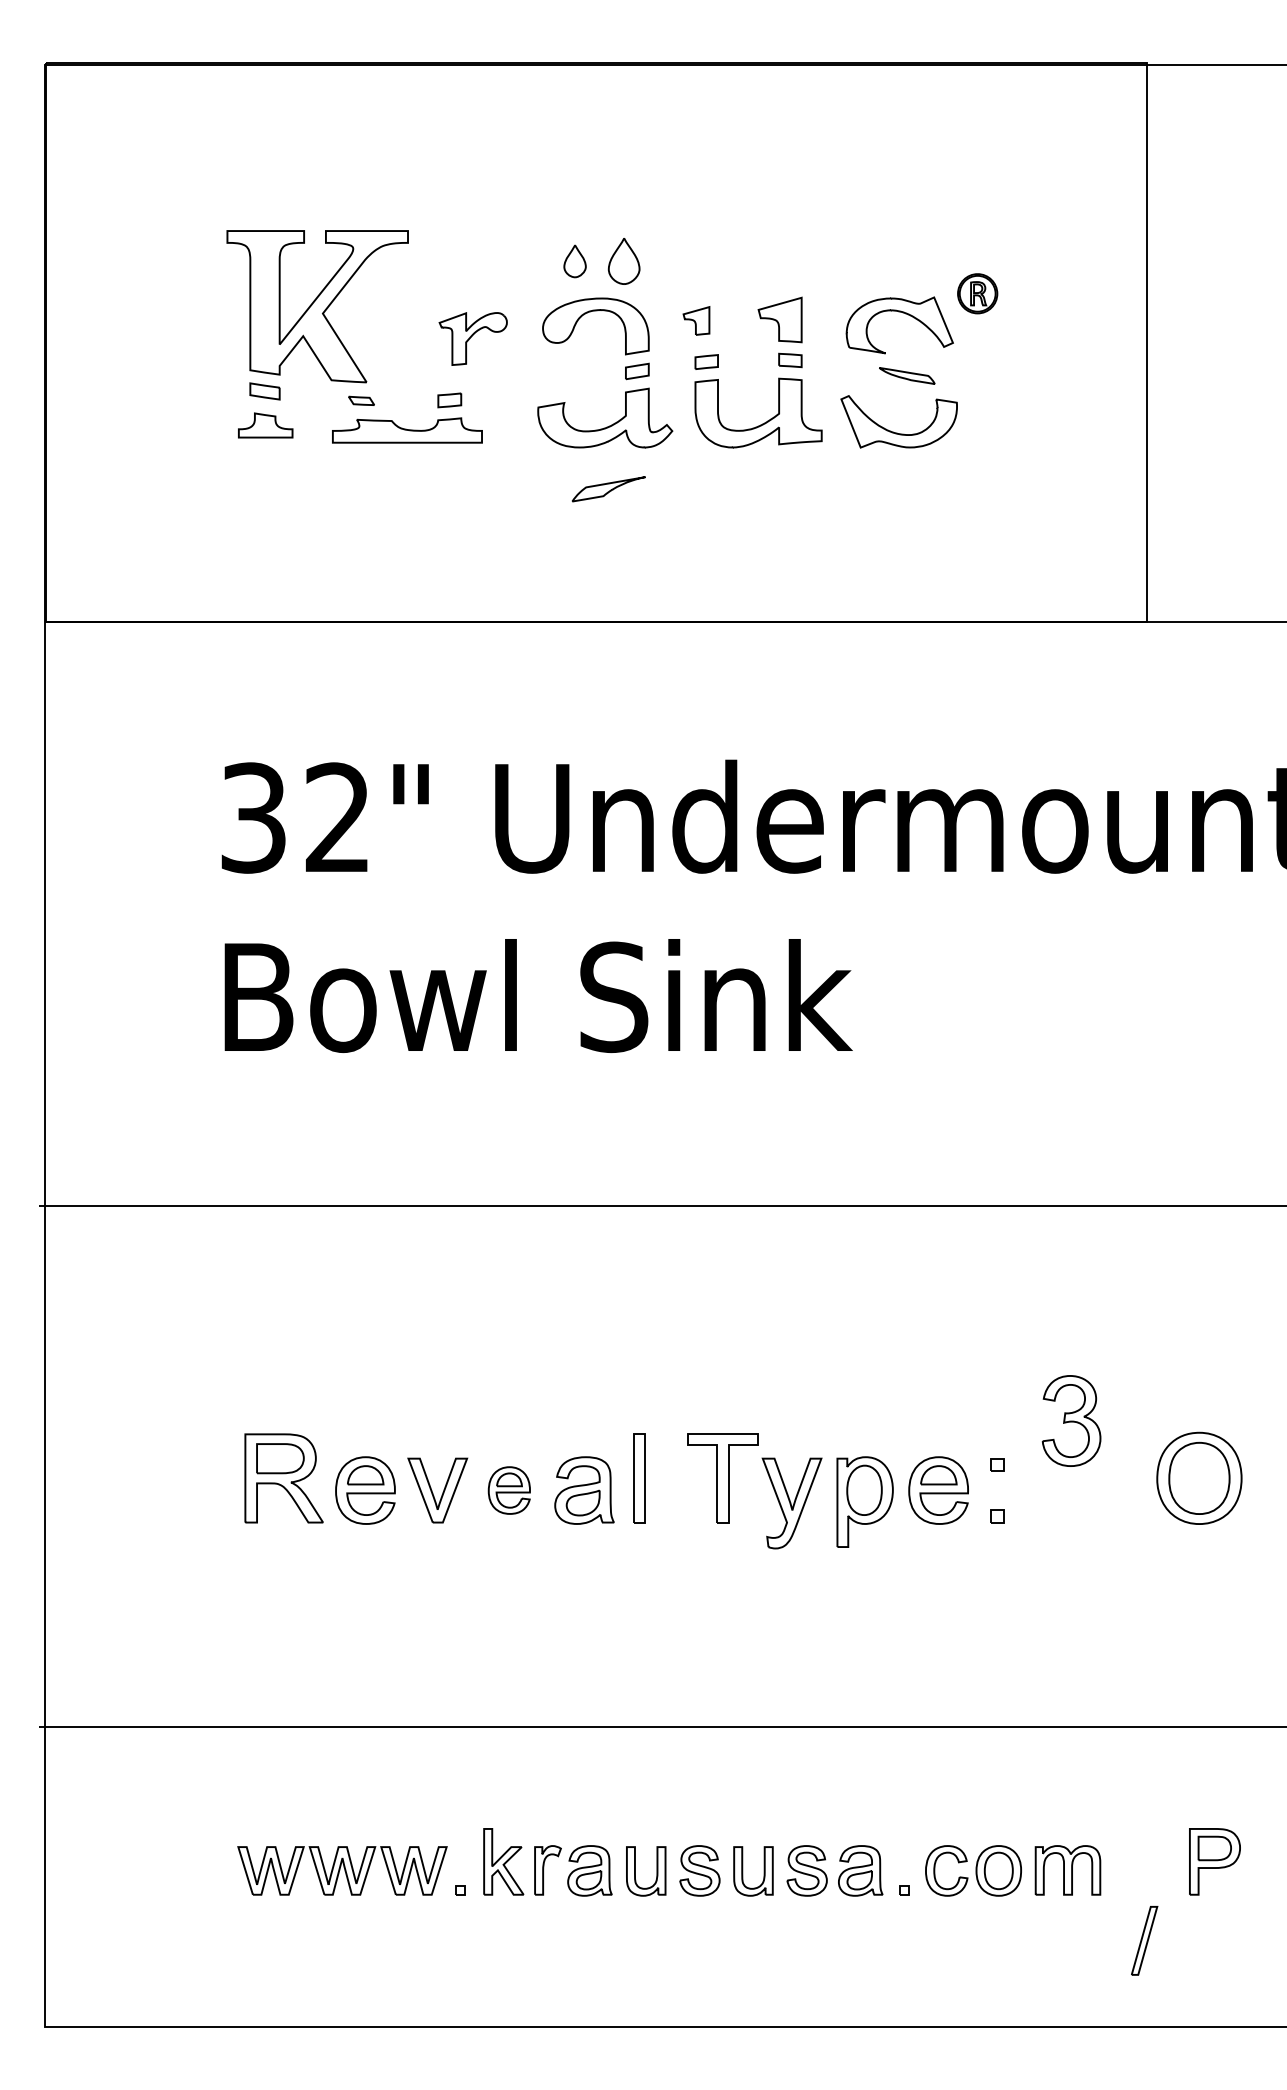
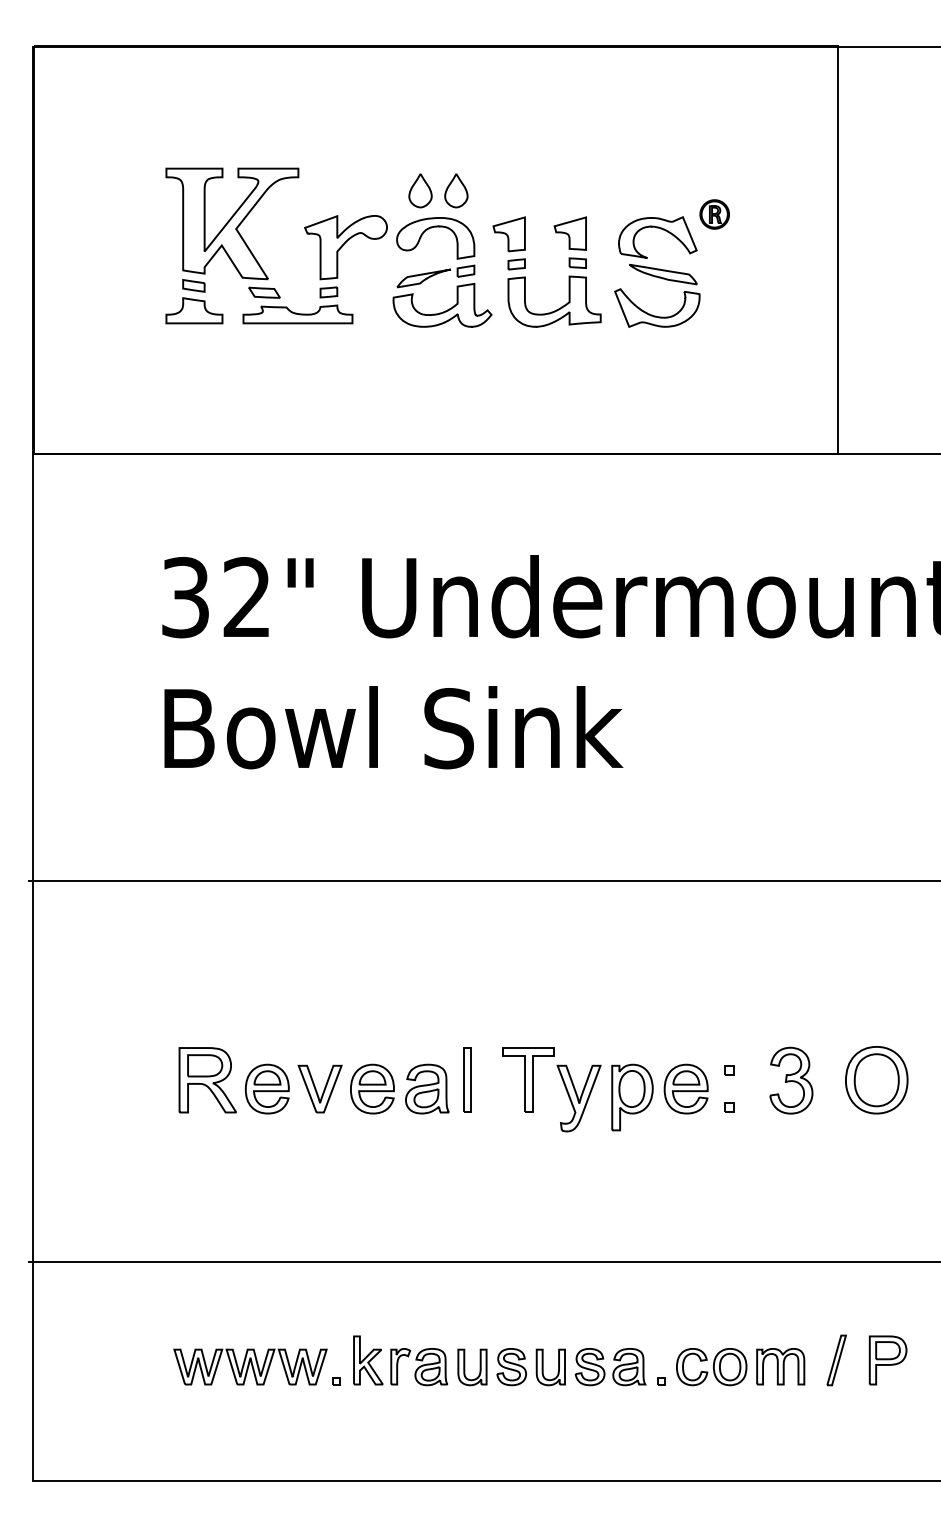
part: (574, 261) -> (420, 190), size x1.43
part: (696, 320) -> (509, 234), size x1.67
part: (473, 338) -> (346, 247), size x1.67
part: (906, 375) -> (662, 274), size x1.67
part: (361, 400) -> (264, 292), size x1.67
part: (265, 425) -> (194, 310), size x1.43
part: (608, 489) -> (423, 278), moved
part: (1071, 1420) -> (791, 1080), moved
part: (509, 1490) -> (372, 1089), size x1.43
part: (1144, 1940) -> (836, 1360), moved

